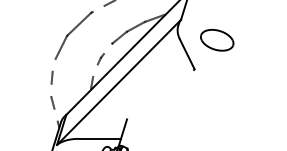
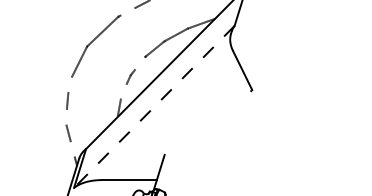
part: (217, 40) -> (281, 52), removed
line: (118, 82) -> (153, 107), solid -> dashed

